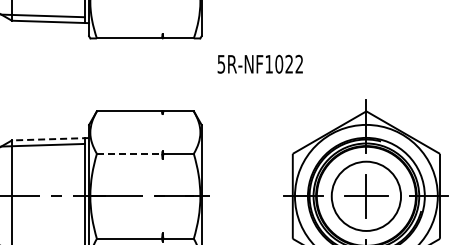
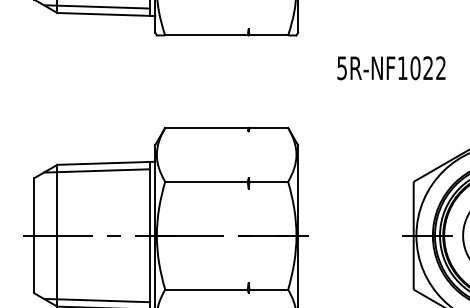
text: (259, 63) -> (390, 67), moved
line: (50, 139) -> (106, 163), dashed -> solid
line: (129, 153) -> (206, 181), dashed -> solid

